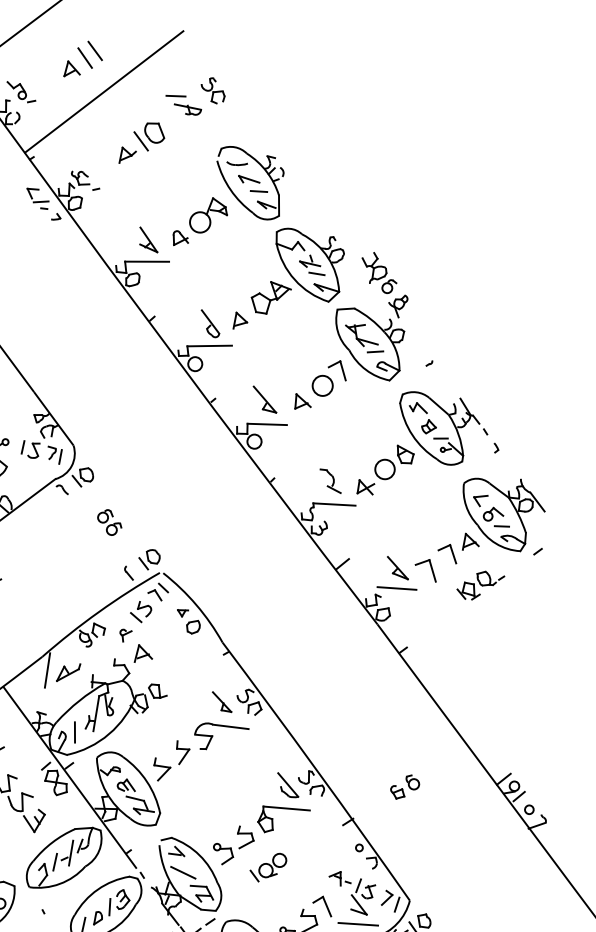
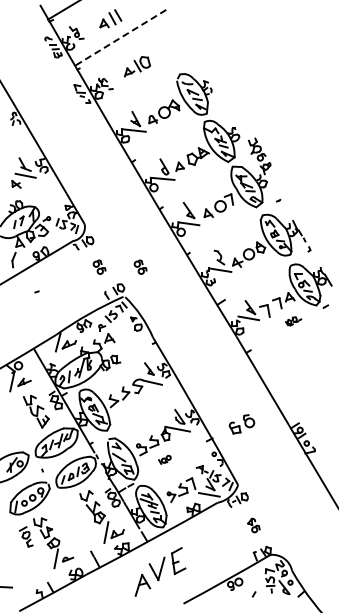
line: (103, 93) -> (120, 38), solid -> dashed
part: (194, 96) -> (168, 45), removed
part: (185, 513) -> (140, 266), added
part: (480, 585) -> (293, 321), size x0.6
part: (404, 787) -> (241, 424), size x1.6
part: (267, 867) -> (164, 459), size x0.6

